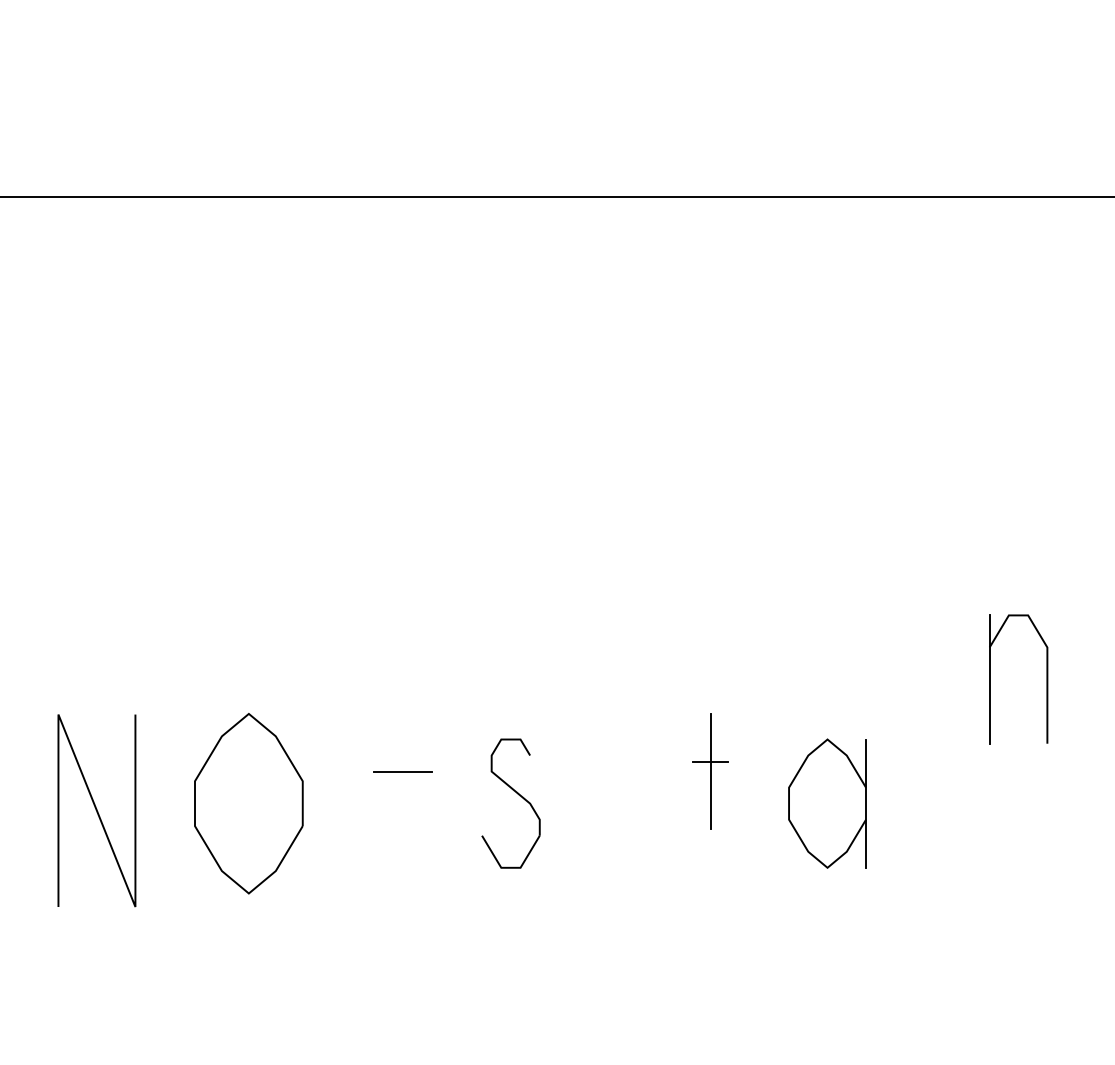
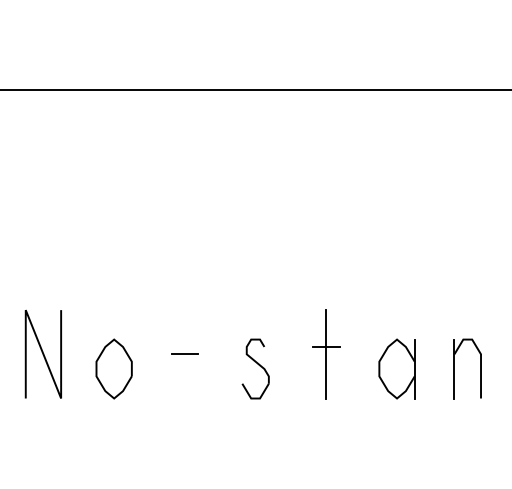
part: (989, 678) -> (454, 368), moved
part: (710, 771) -> (326, 354), size x1.67
part: (247, 802) -> (113, 368), size x0.71
part: (510, 802) -> (255, 368), moved
part: (826, 802) -> (396, 368), moved
line: (94, 809) -> (42, 353), moved

